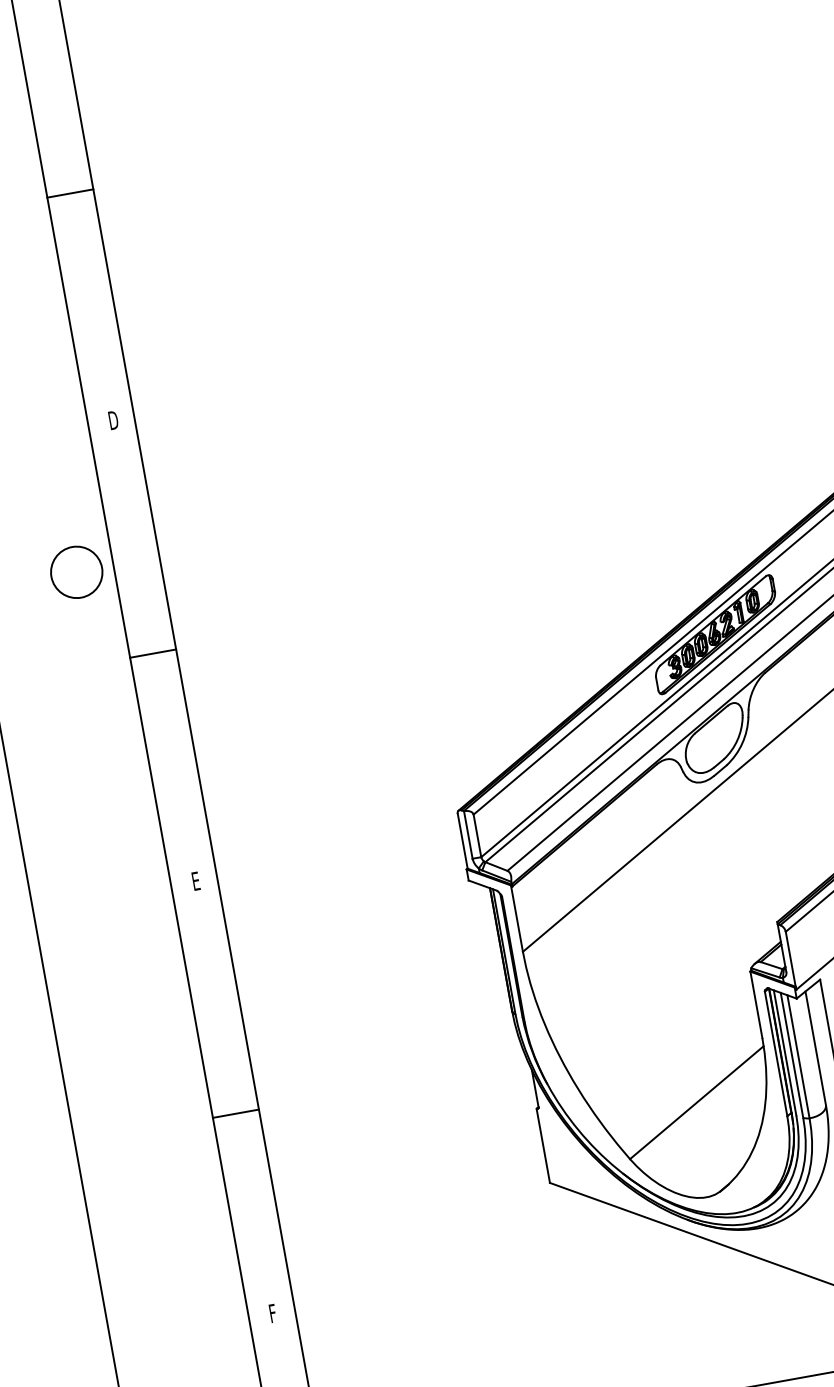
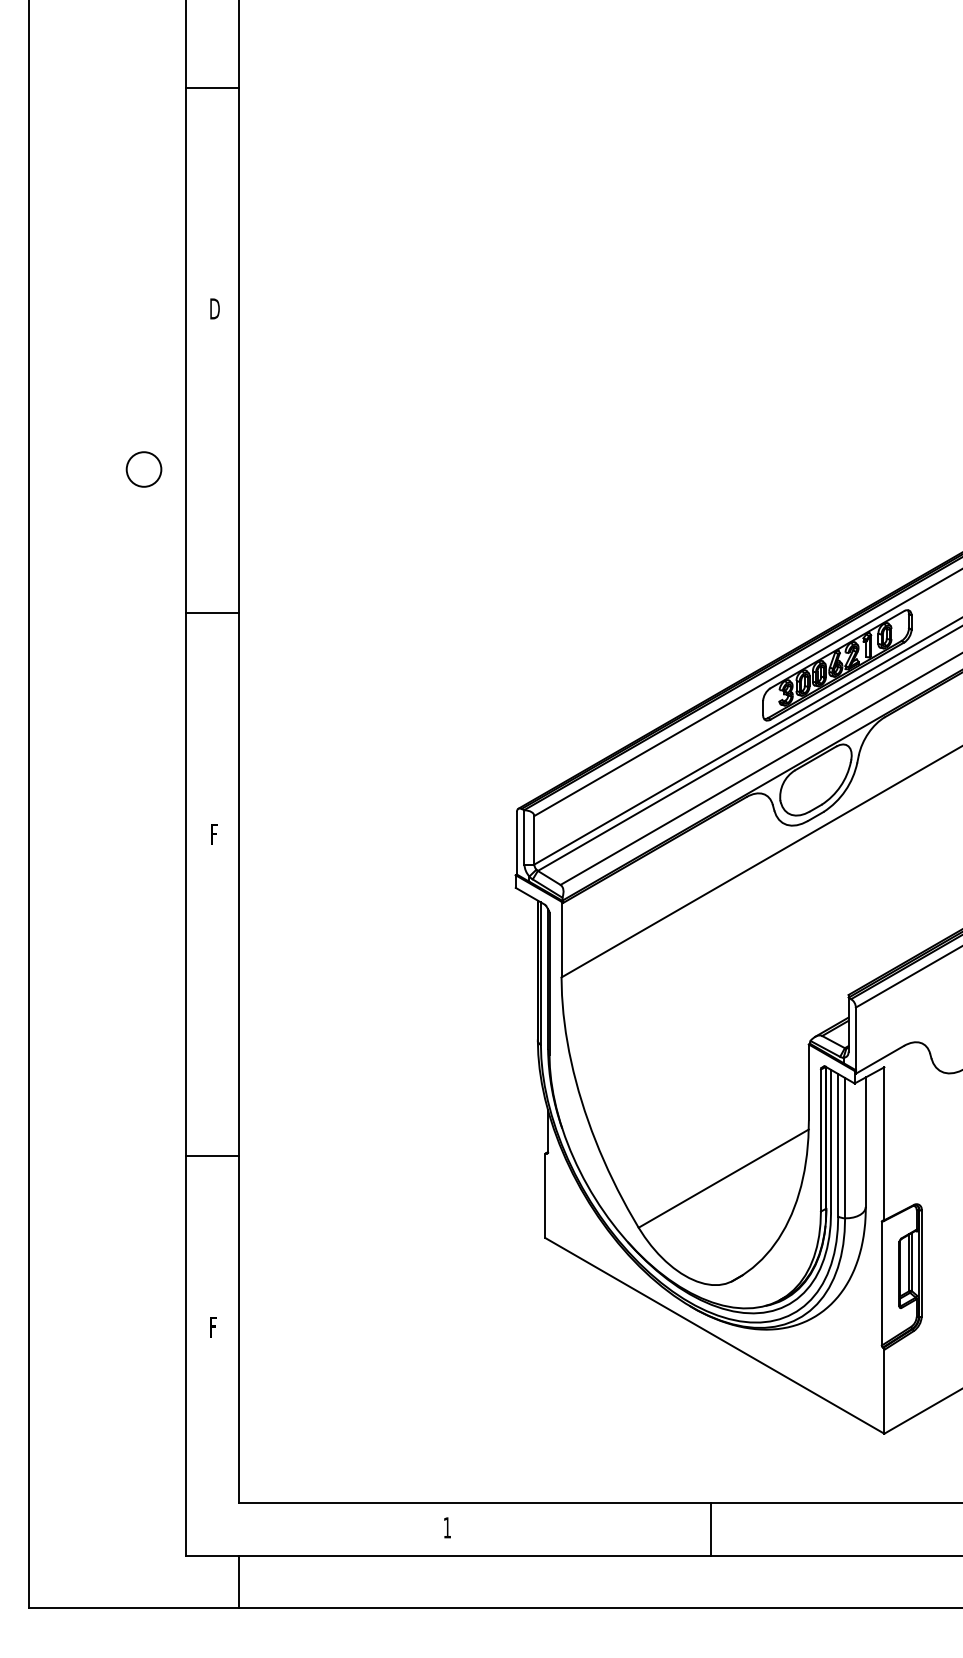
line: (70, 193) -> (212, 87), moved
circle: (76, 572) -> (143, 469), size x0.6
line: (153, 653) -> (212, 613), moved
text: (196, 882) -> (214, 835), E -> F
line: (236, 1113) -> (212, 1156), moved

